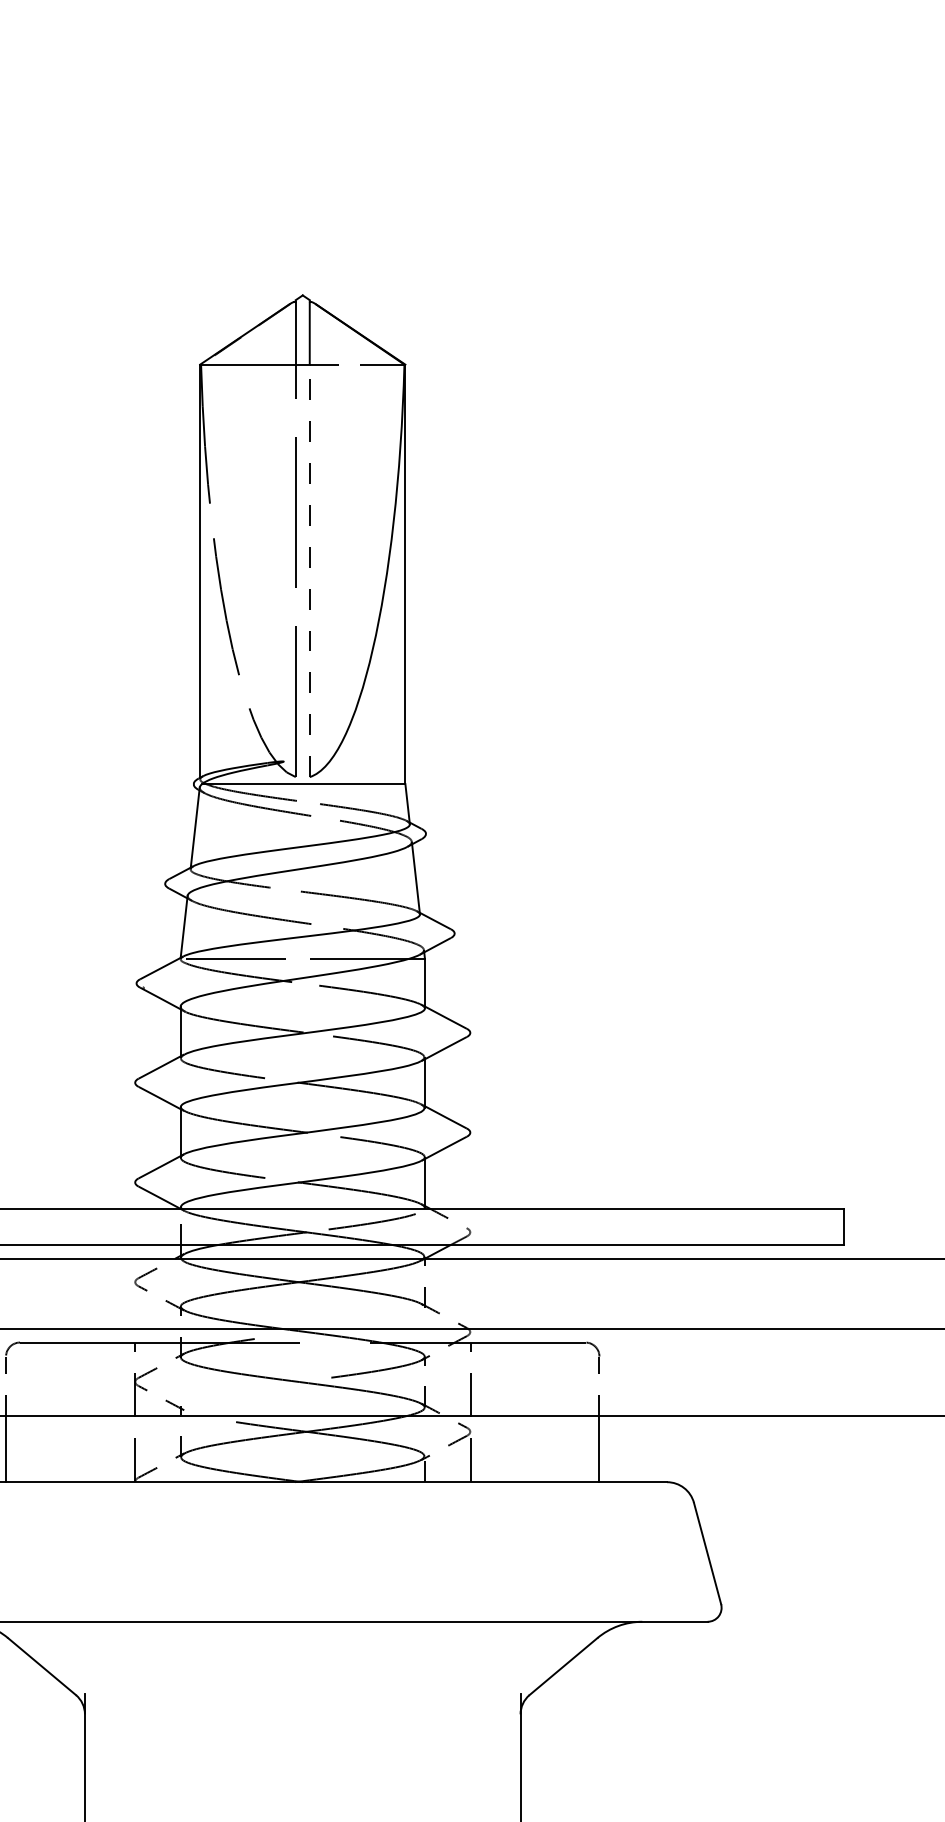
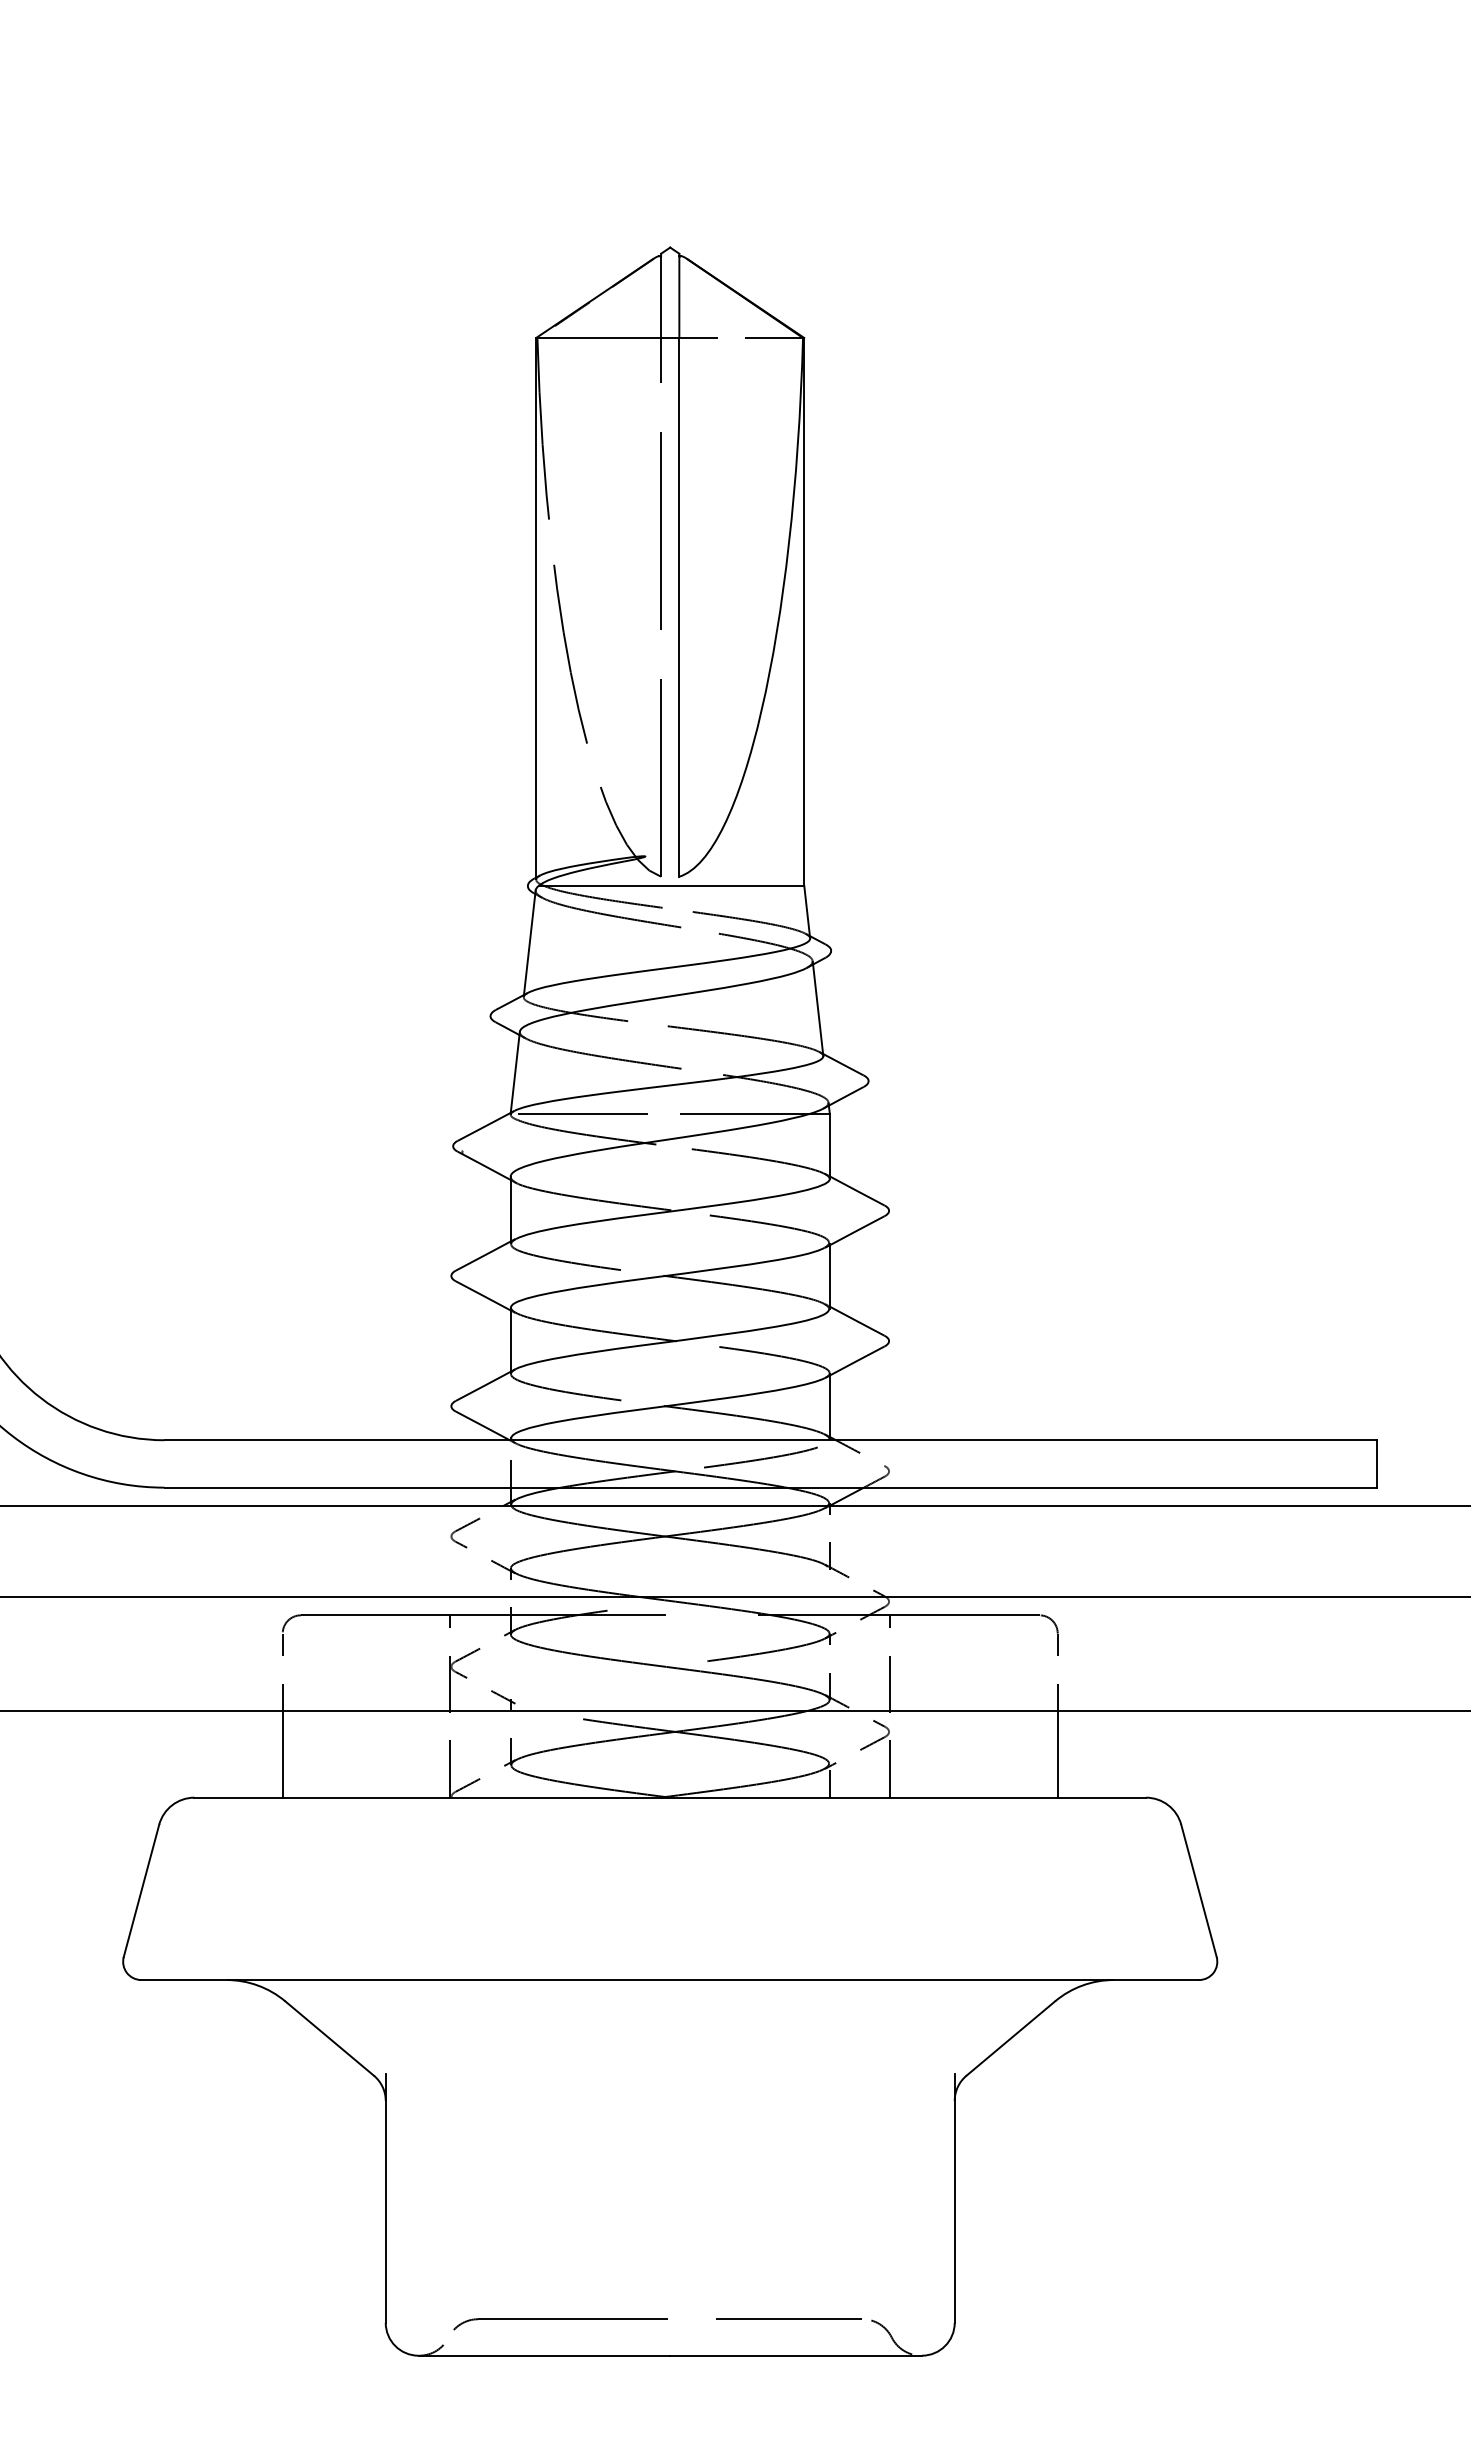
line: (309, 570) -> (679, 606), dashed -> solid

